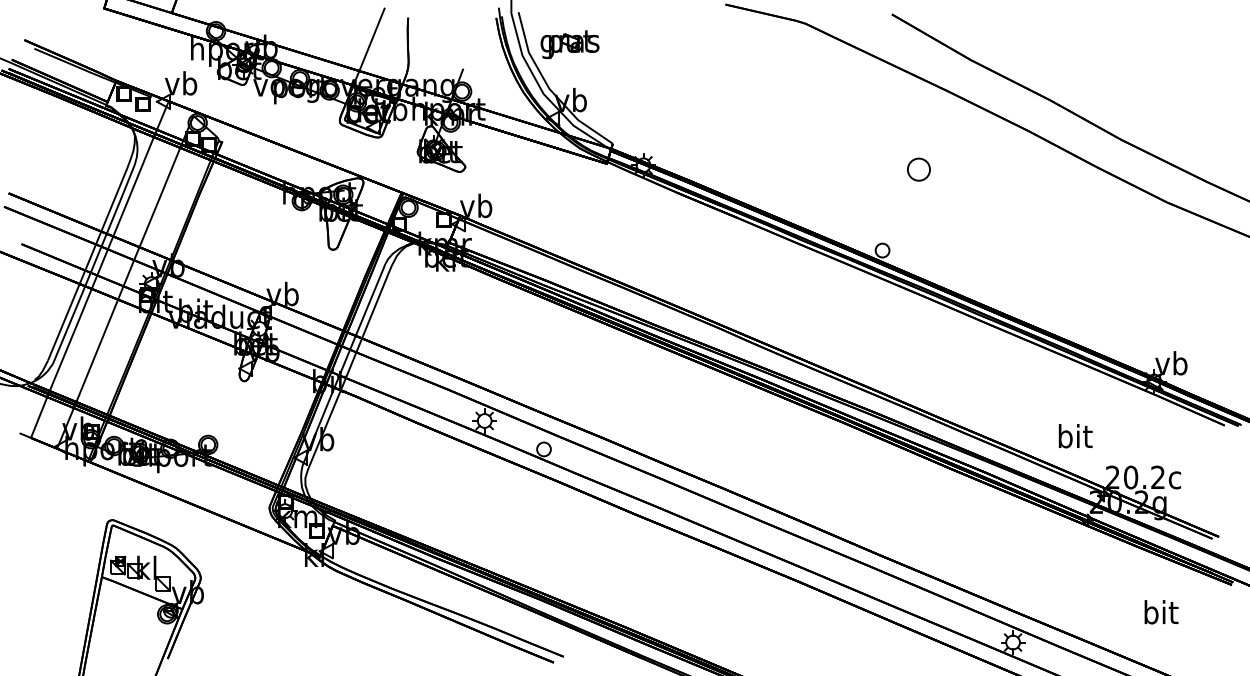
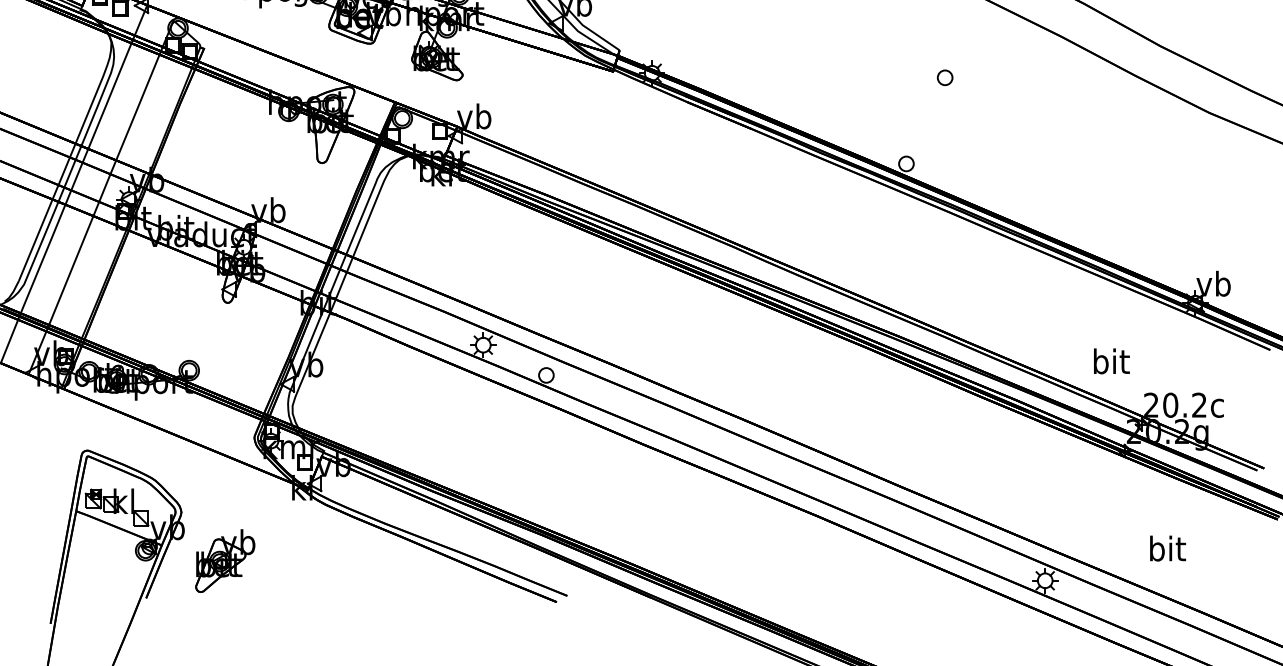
part: (918, 169) -> (944, 77), size x0.62
text: (1161, 612) -> (1167, 548), moved
part: (241, 624) -> (224, 561), added

